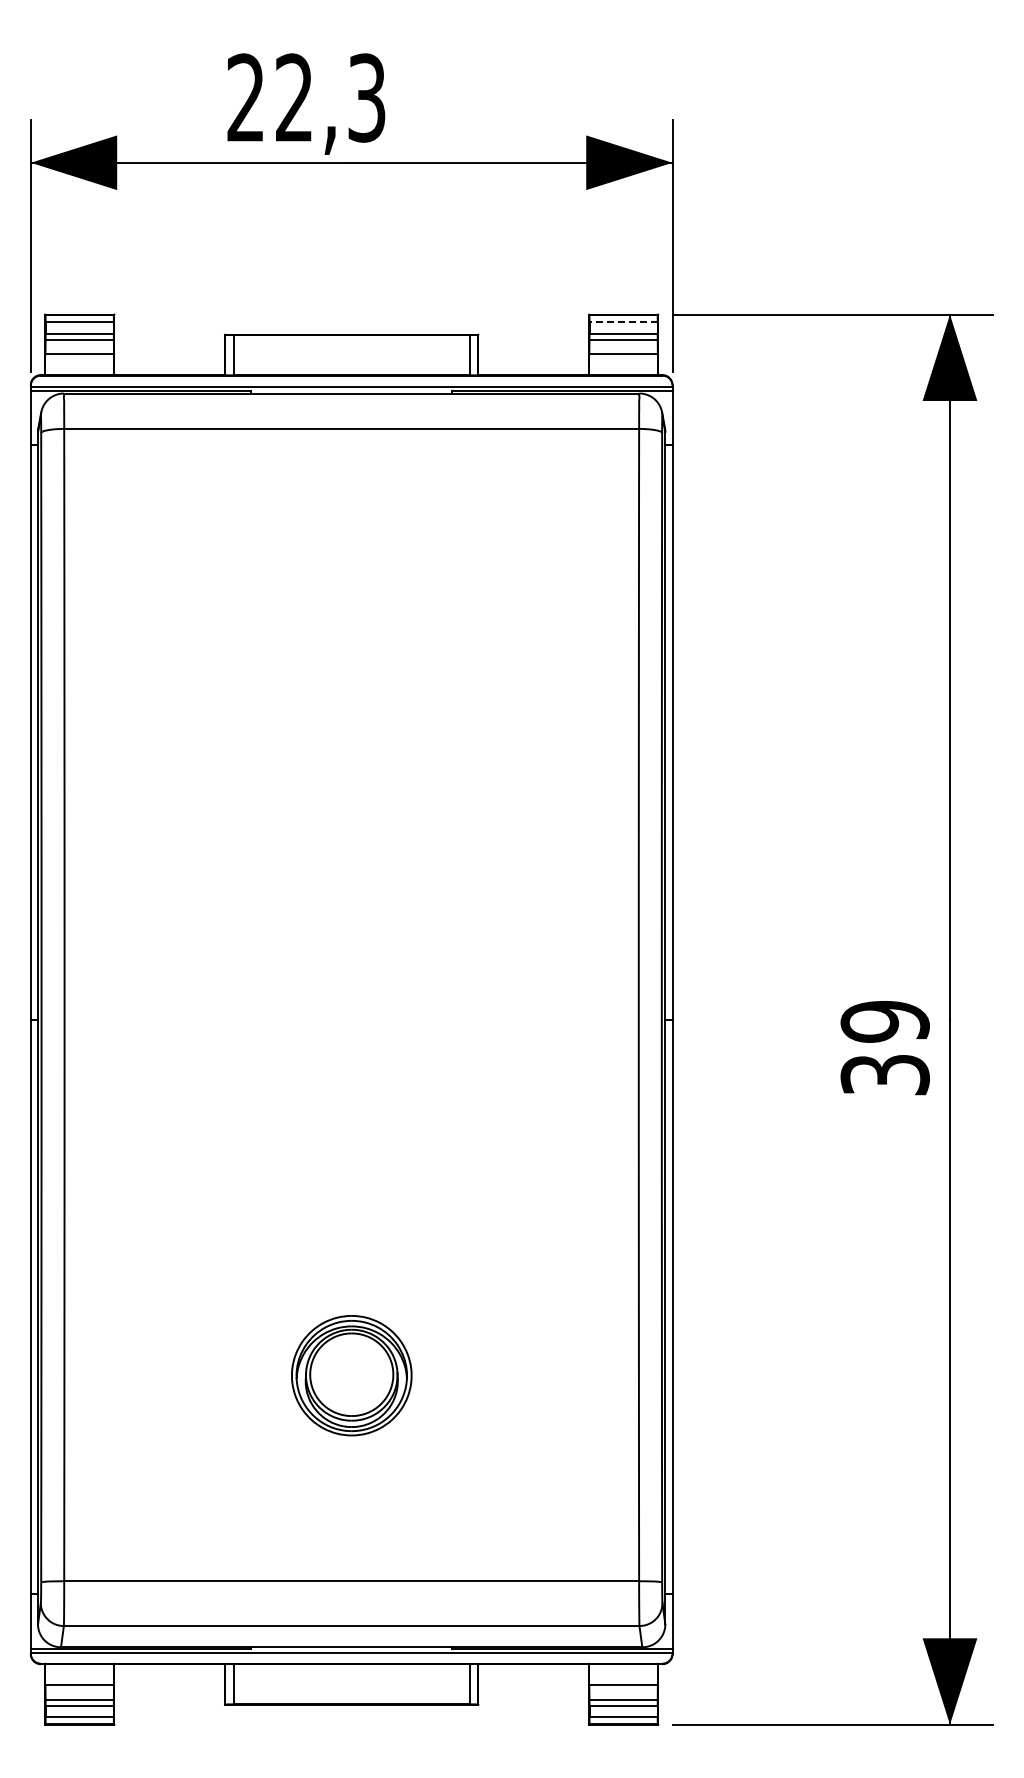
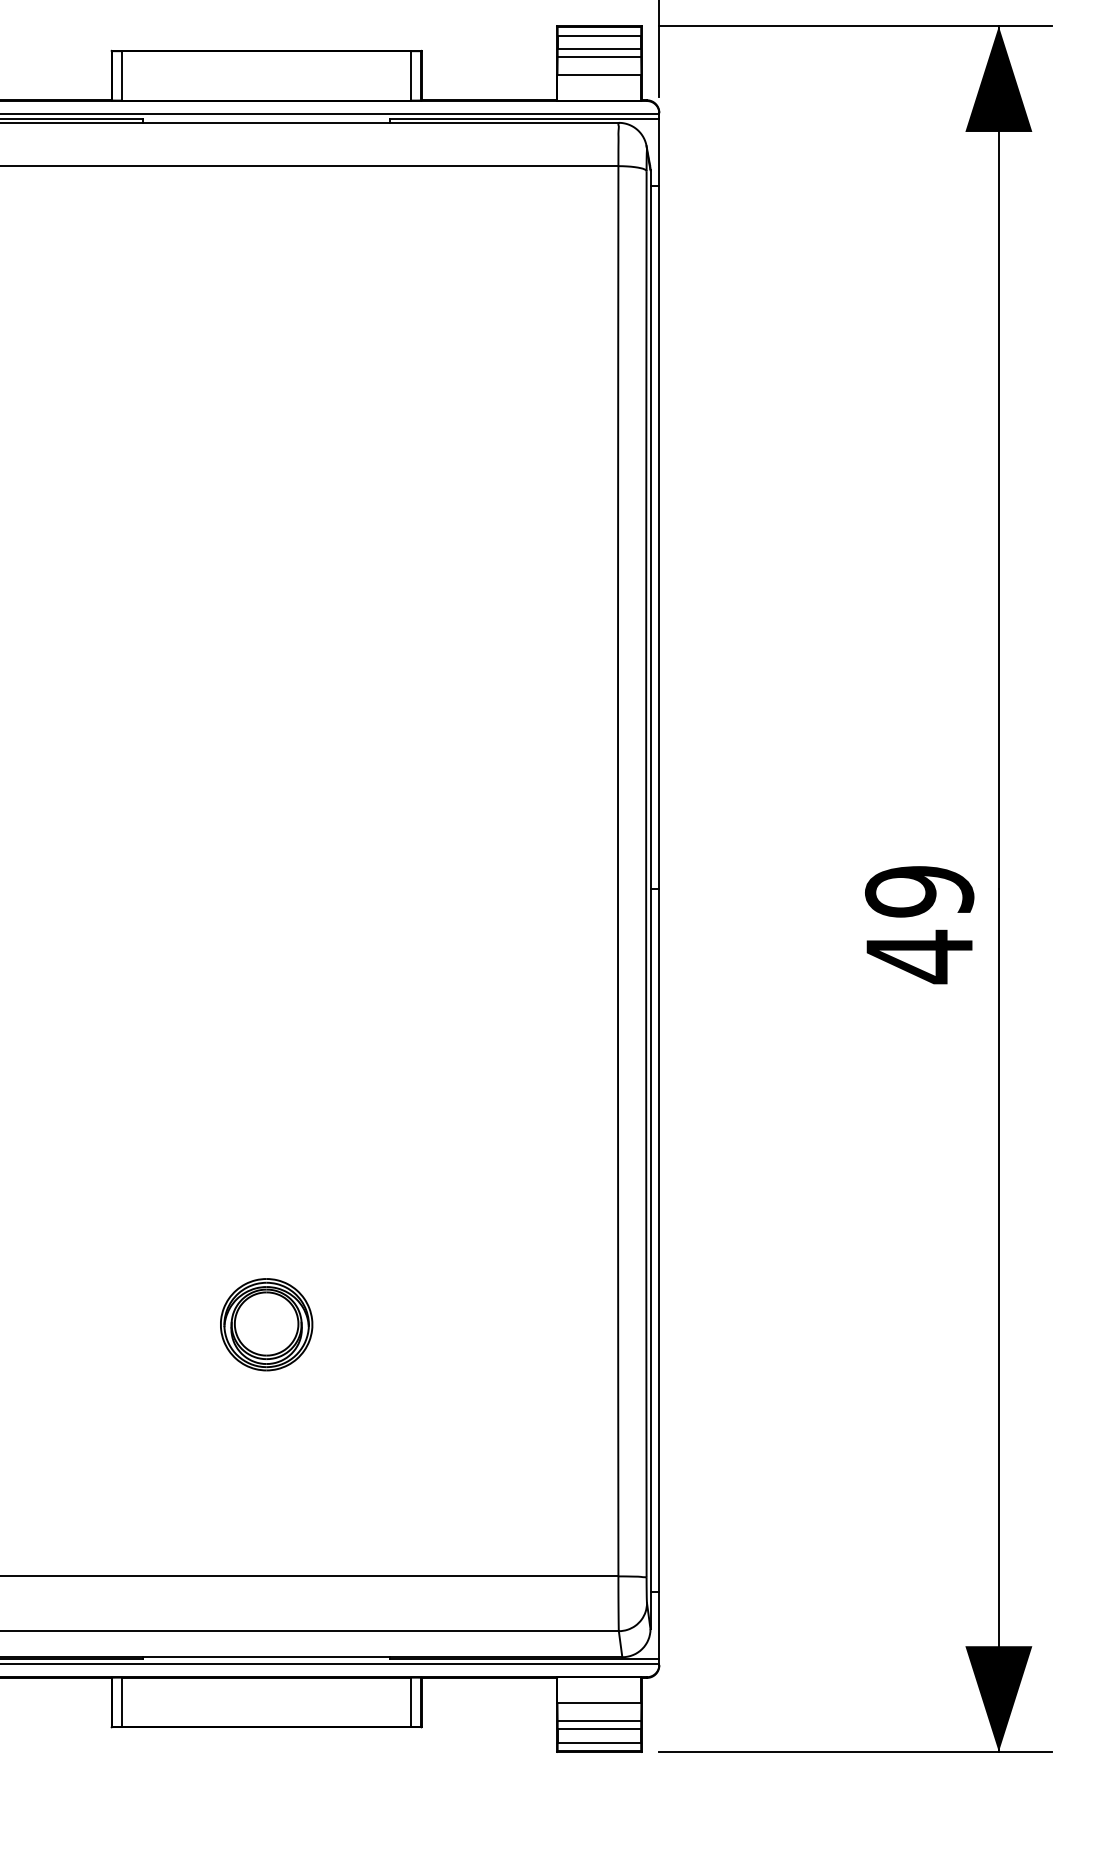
line: (623, 322) -> (599, 35), dashed -> solid
text: (884, 1075) -> (918, 957), 39 -> 49
part: (351, 1375) -> (266, 1324), size x0.62

